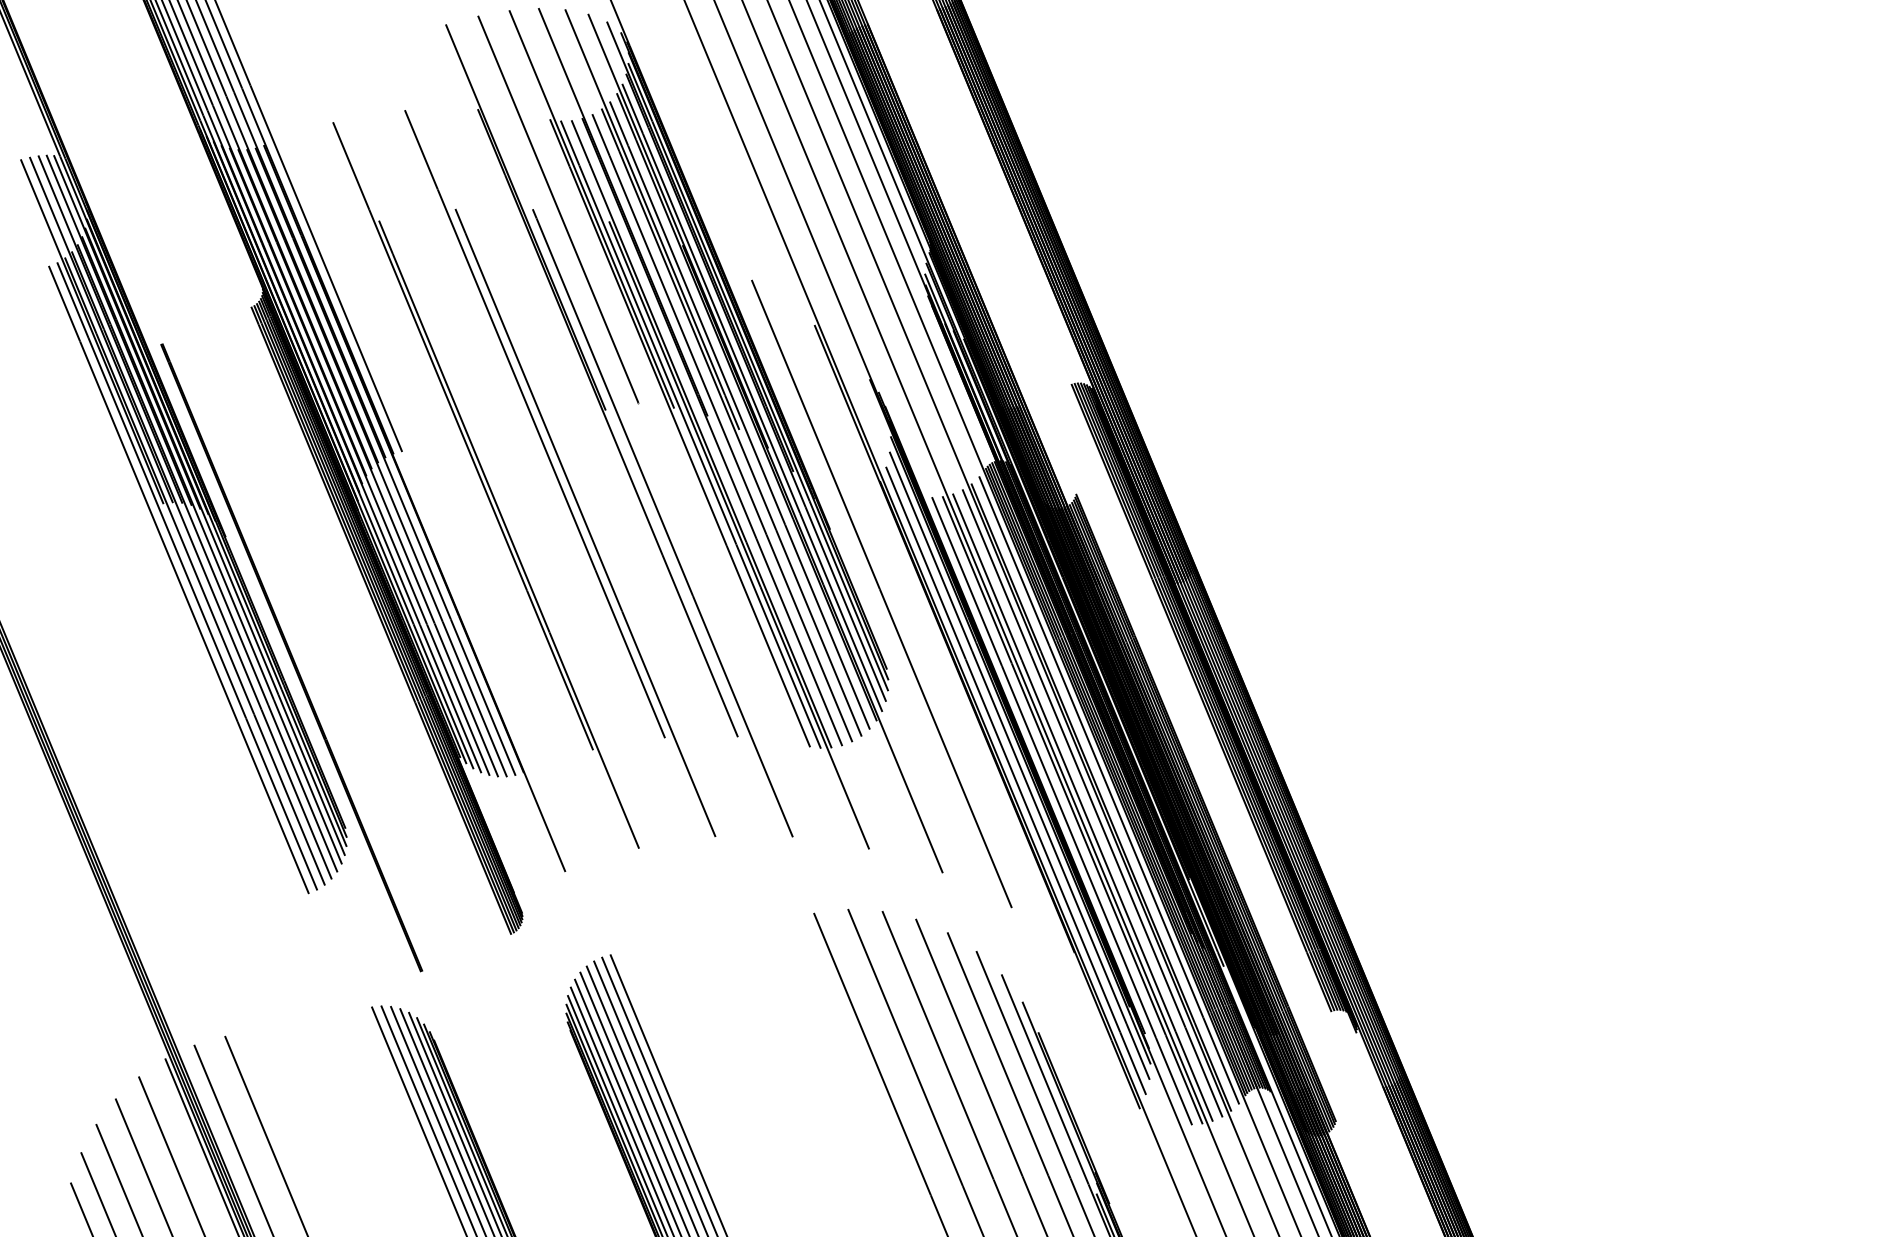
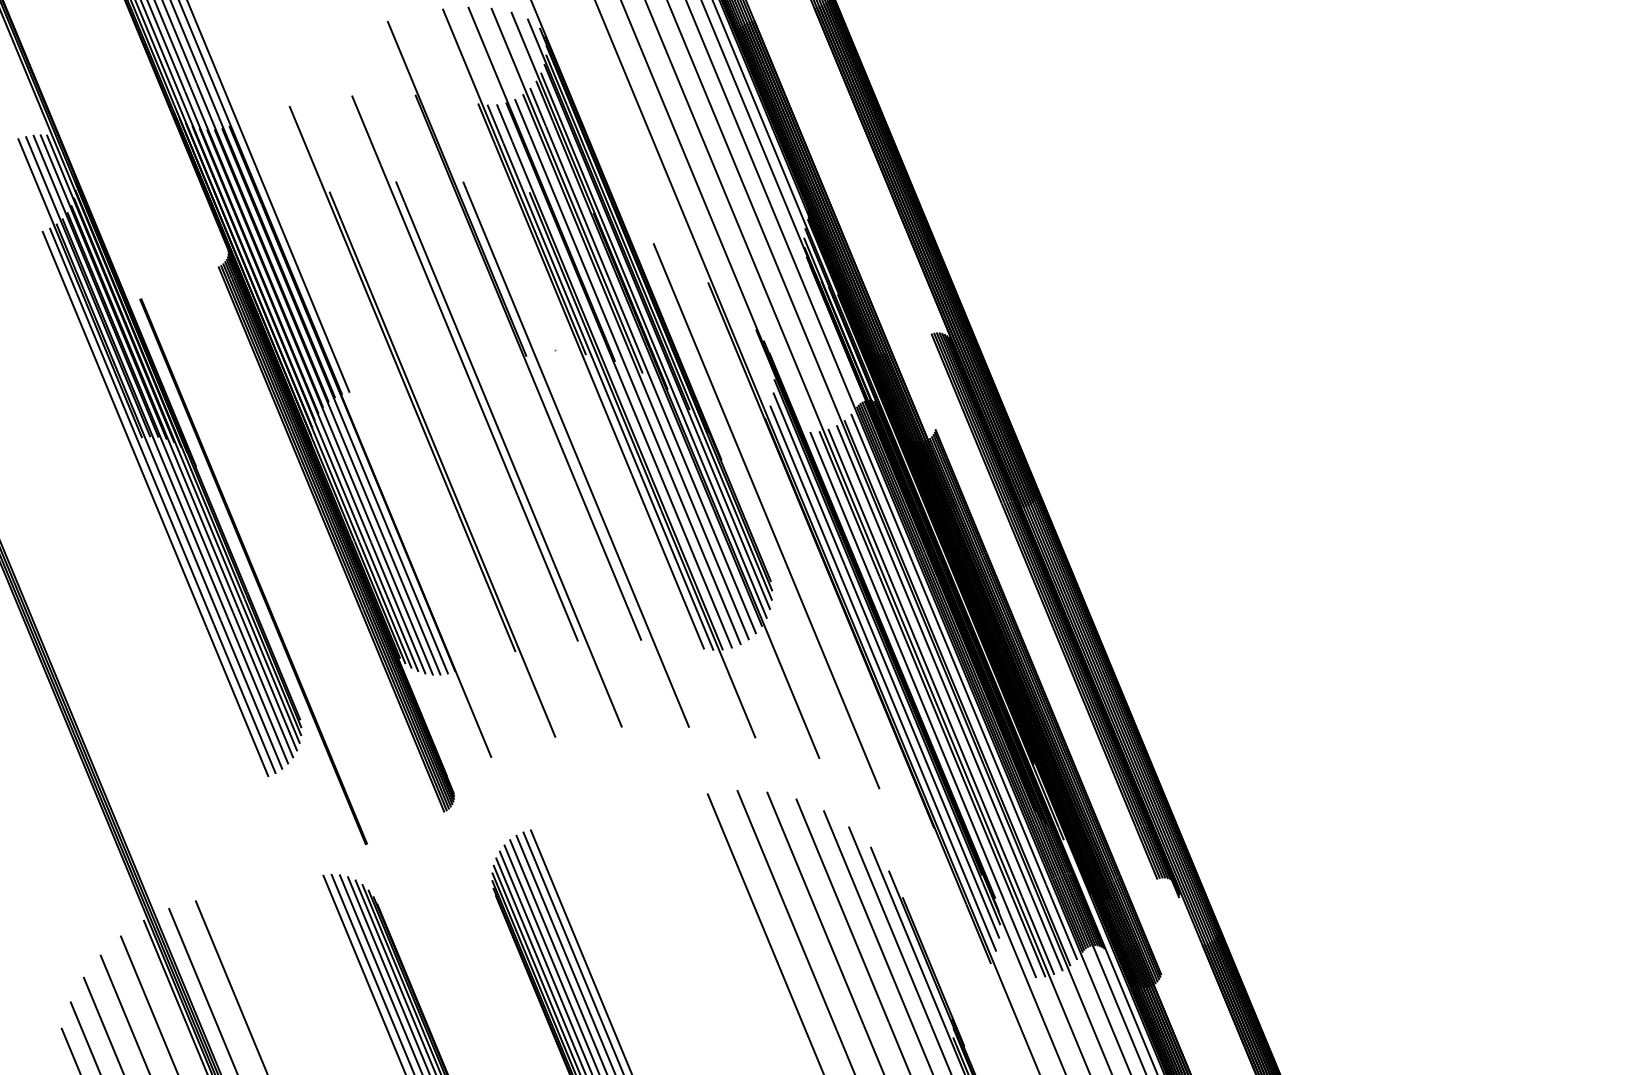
line: (558, 208) -> (485, 181), removed

